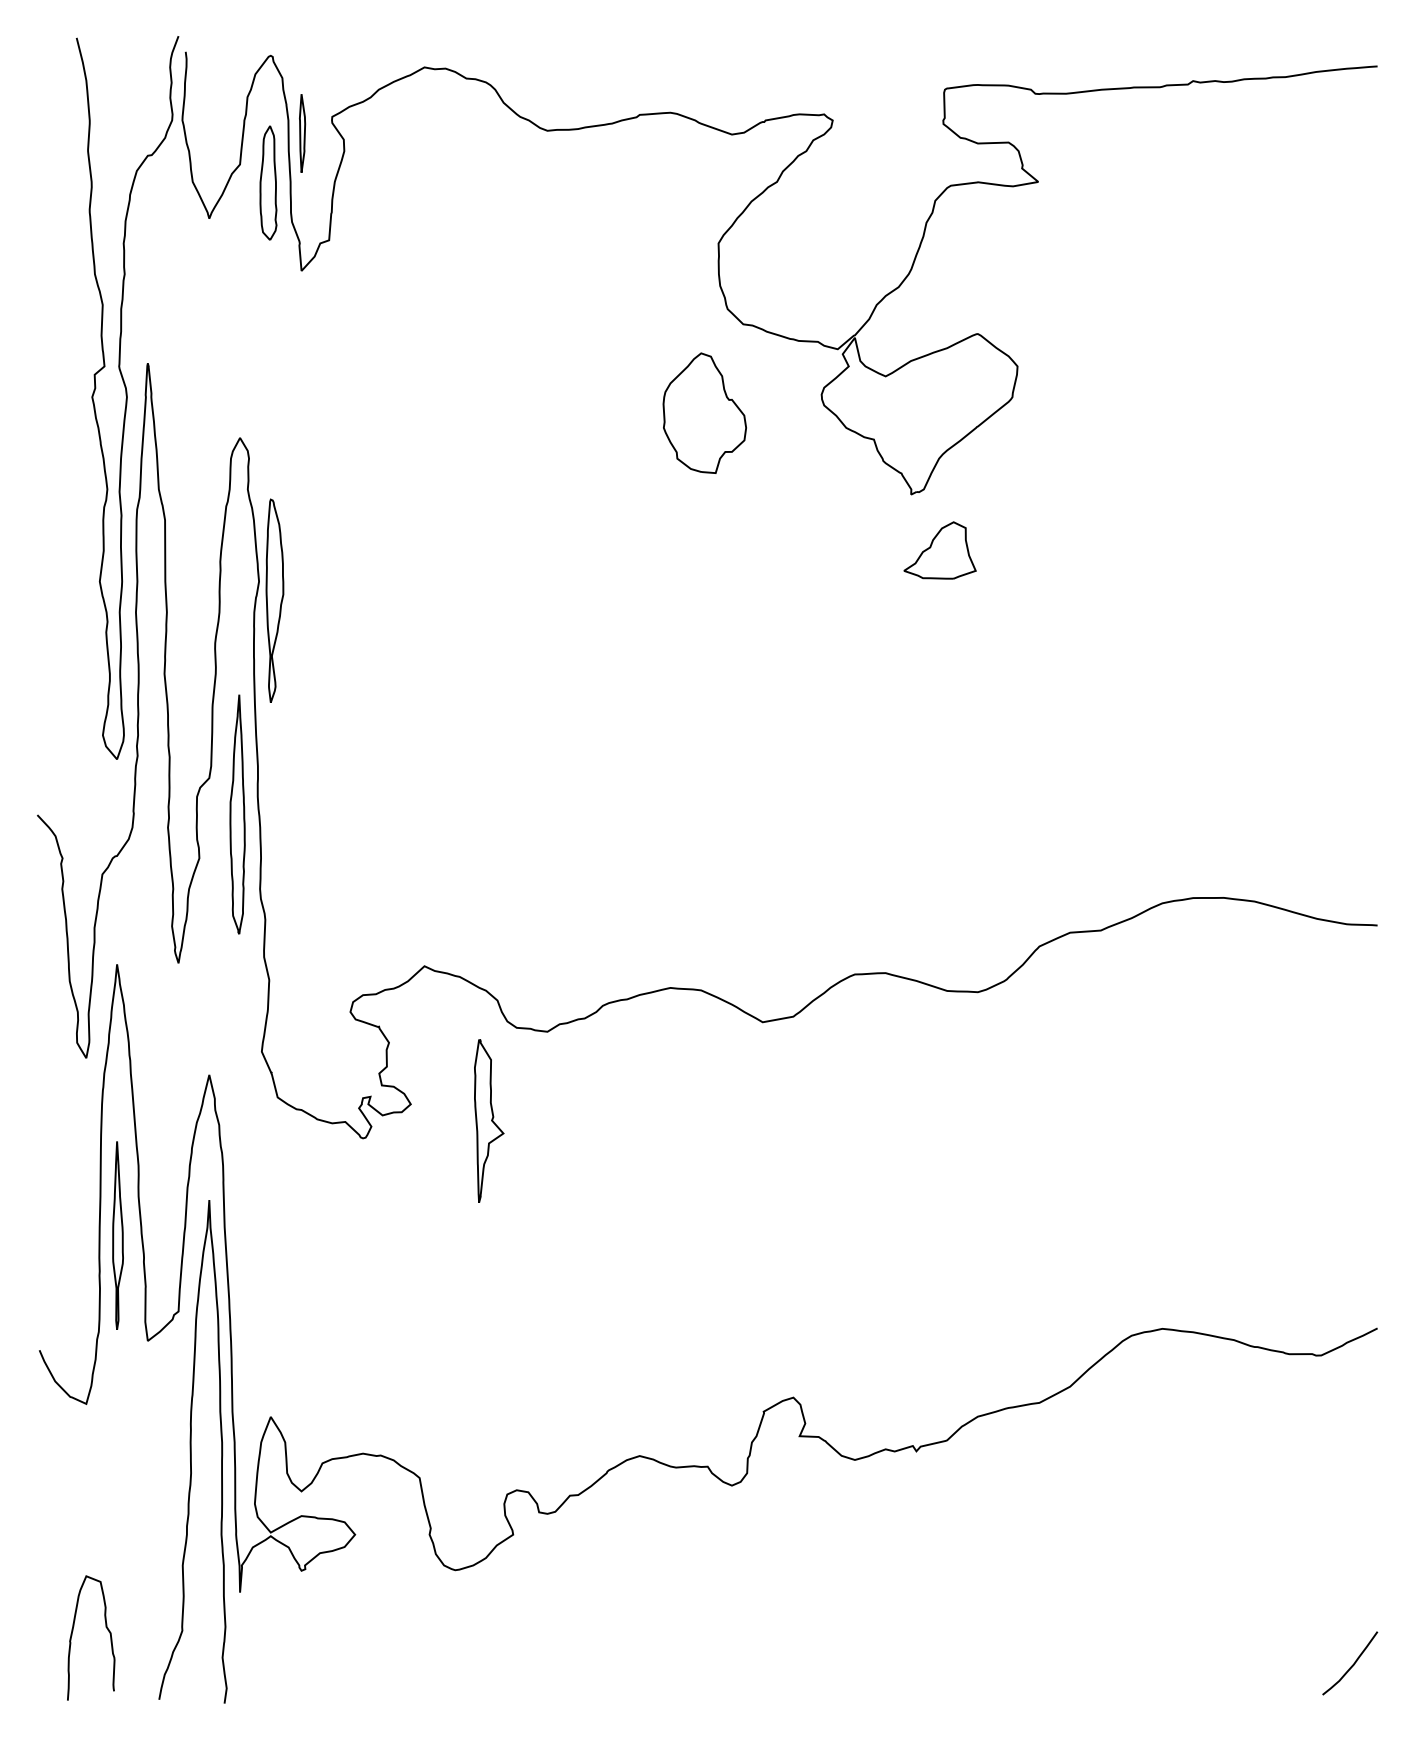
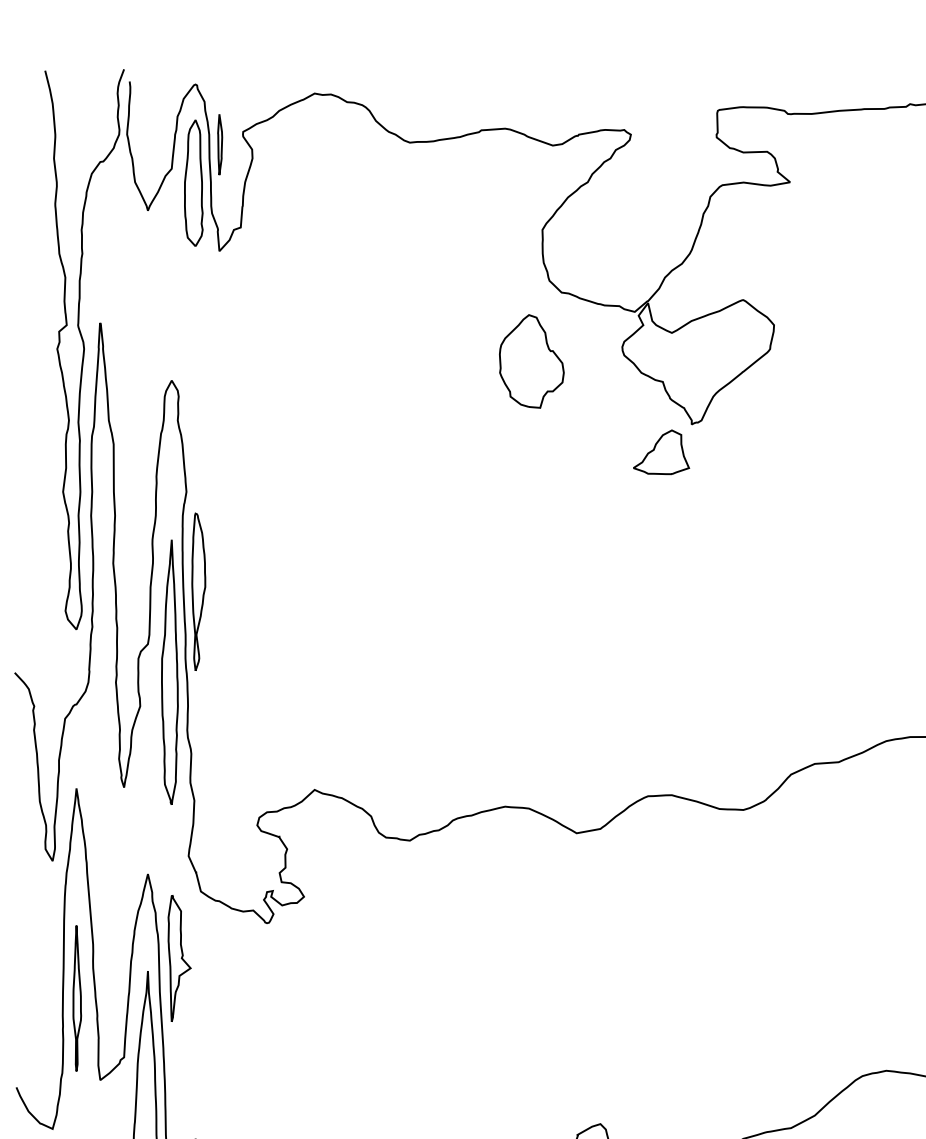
part: (268, 182) -> (193, 182), size x1.43
part: (939, 550) -> (660, 452), moved
part: (274, 600) -> (198, 591), moved
part: (237, 814) -> (169, 672), size x1.43
part: (489, 1120) -> (179, 958), moved

